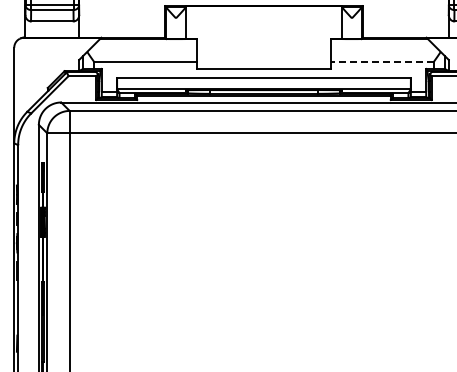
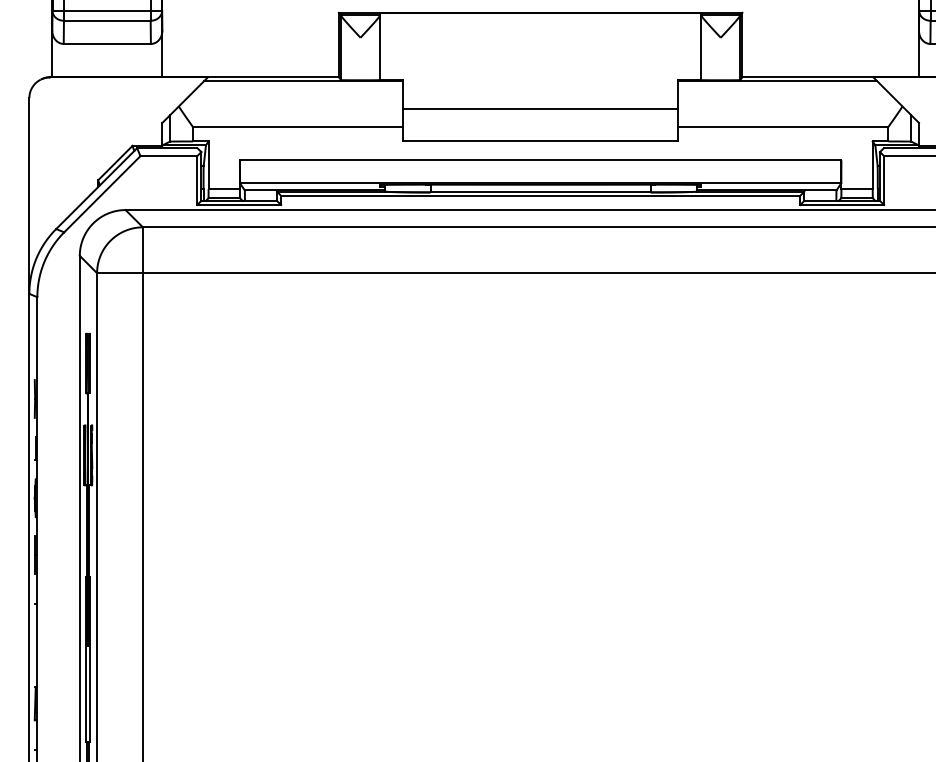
line: (263, 53) -> (539, 109), added
line: (382, 61) -> (783, 126), dashed -> solid

